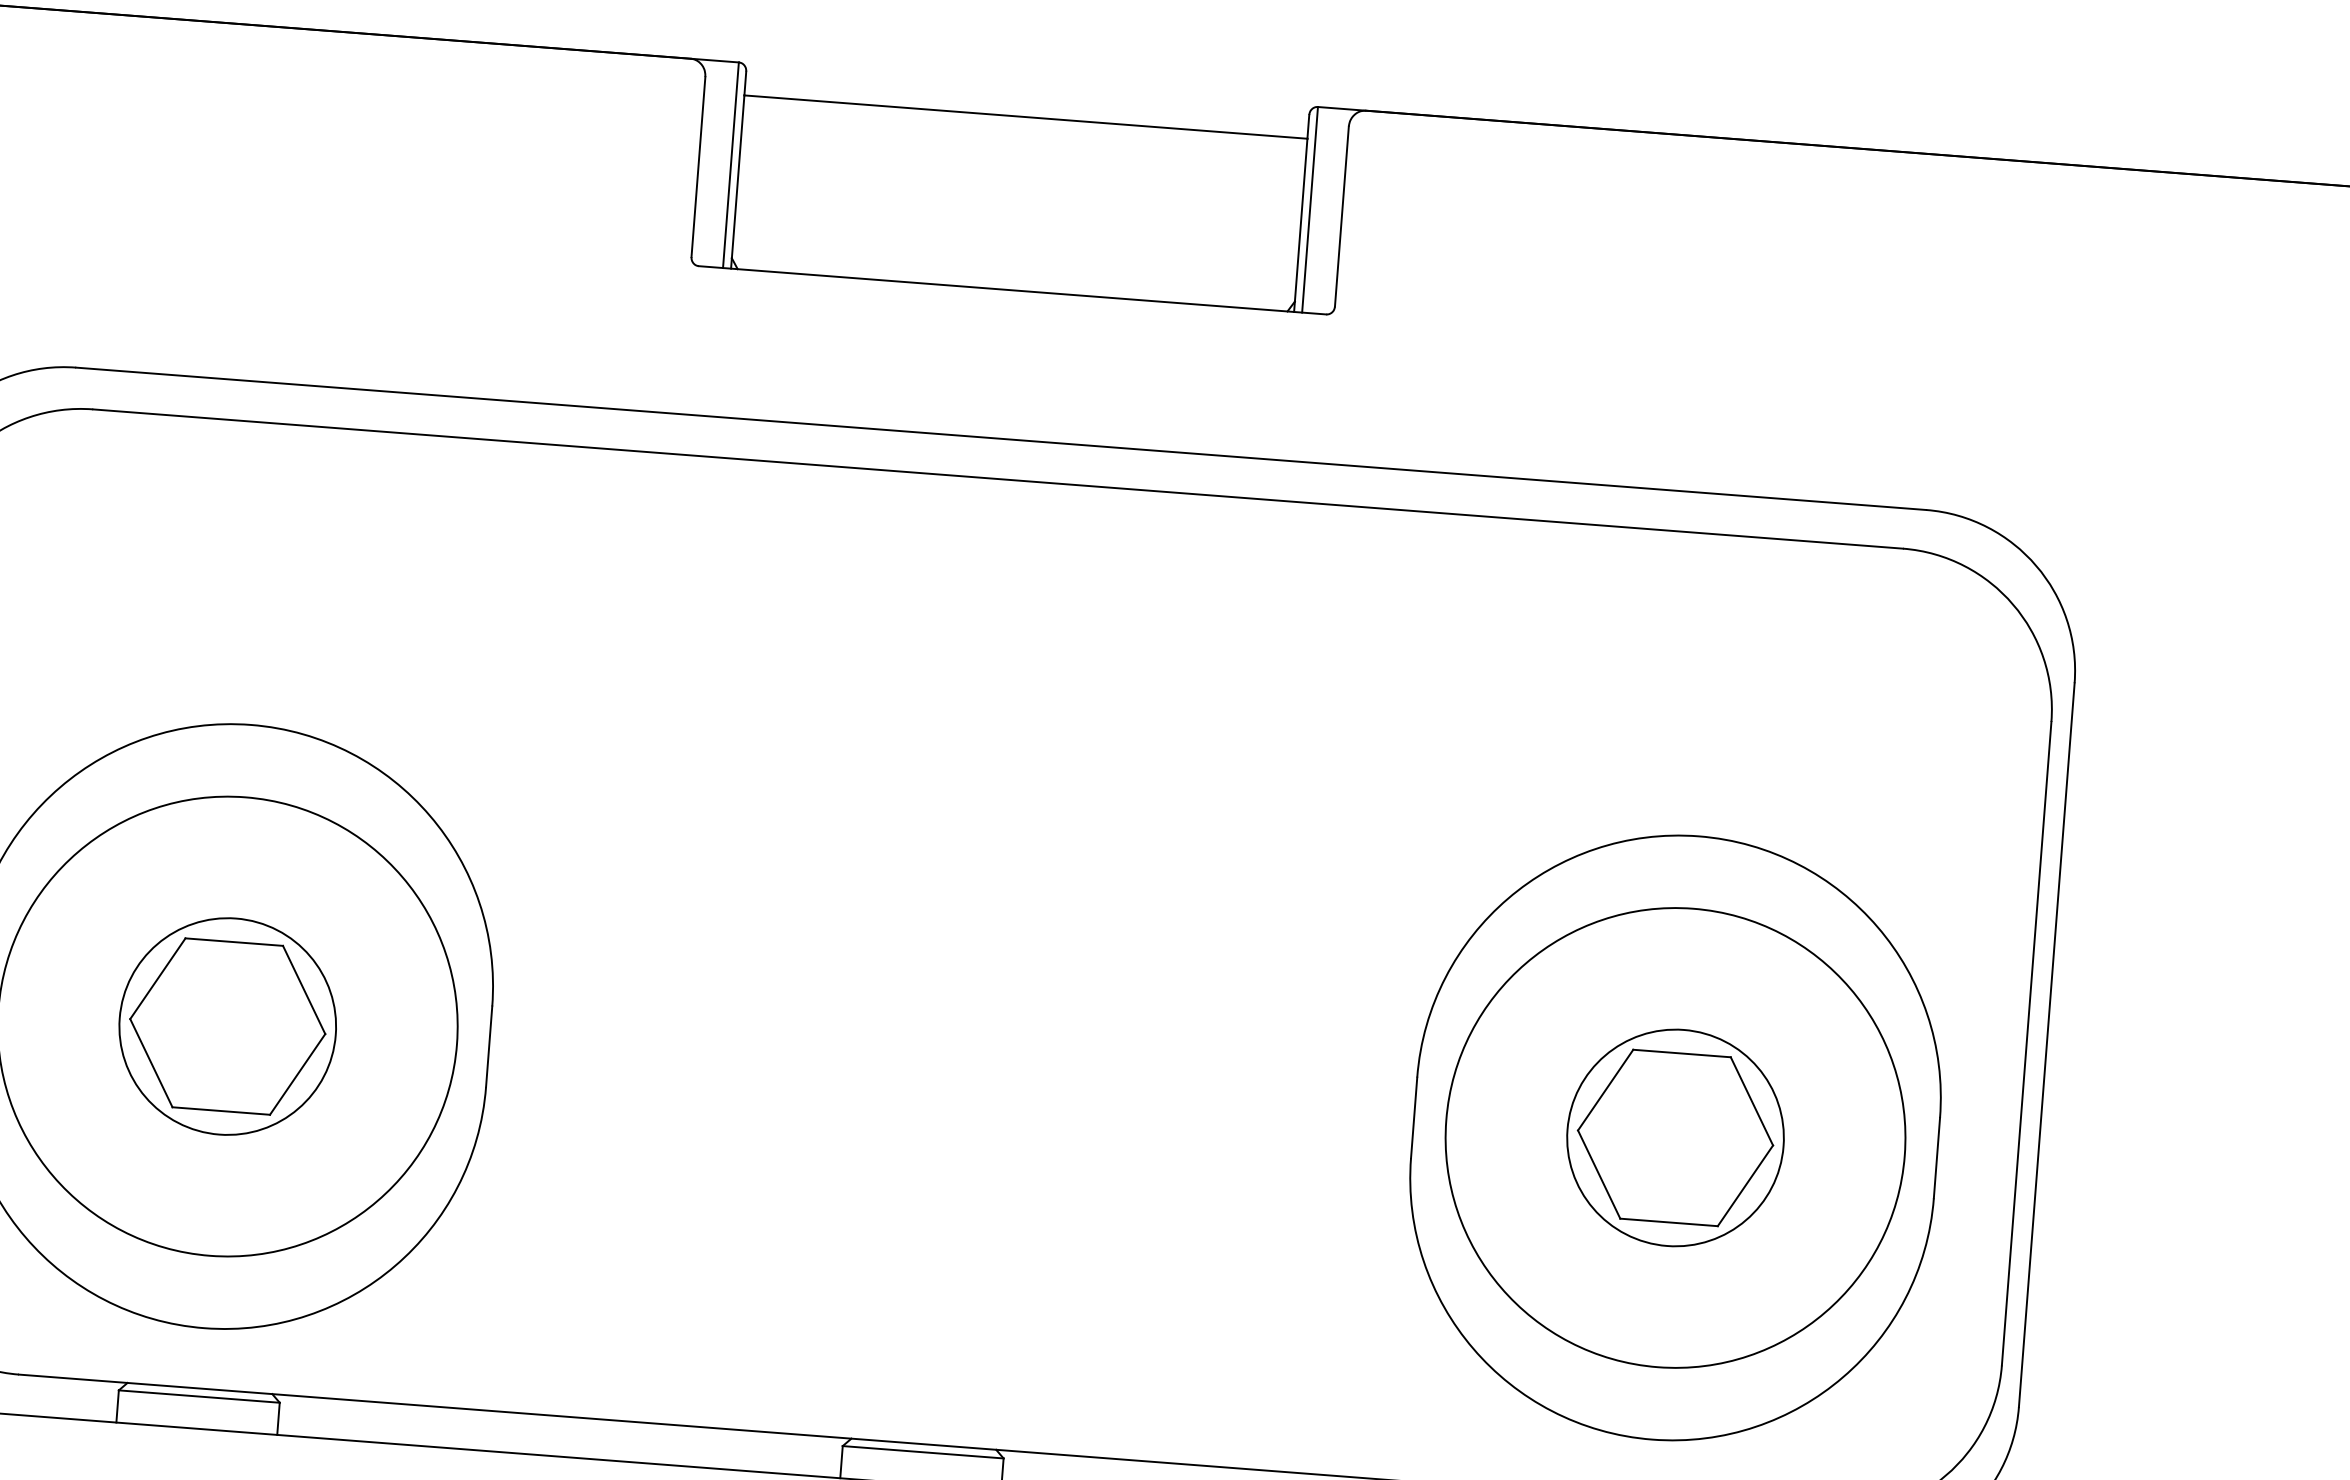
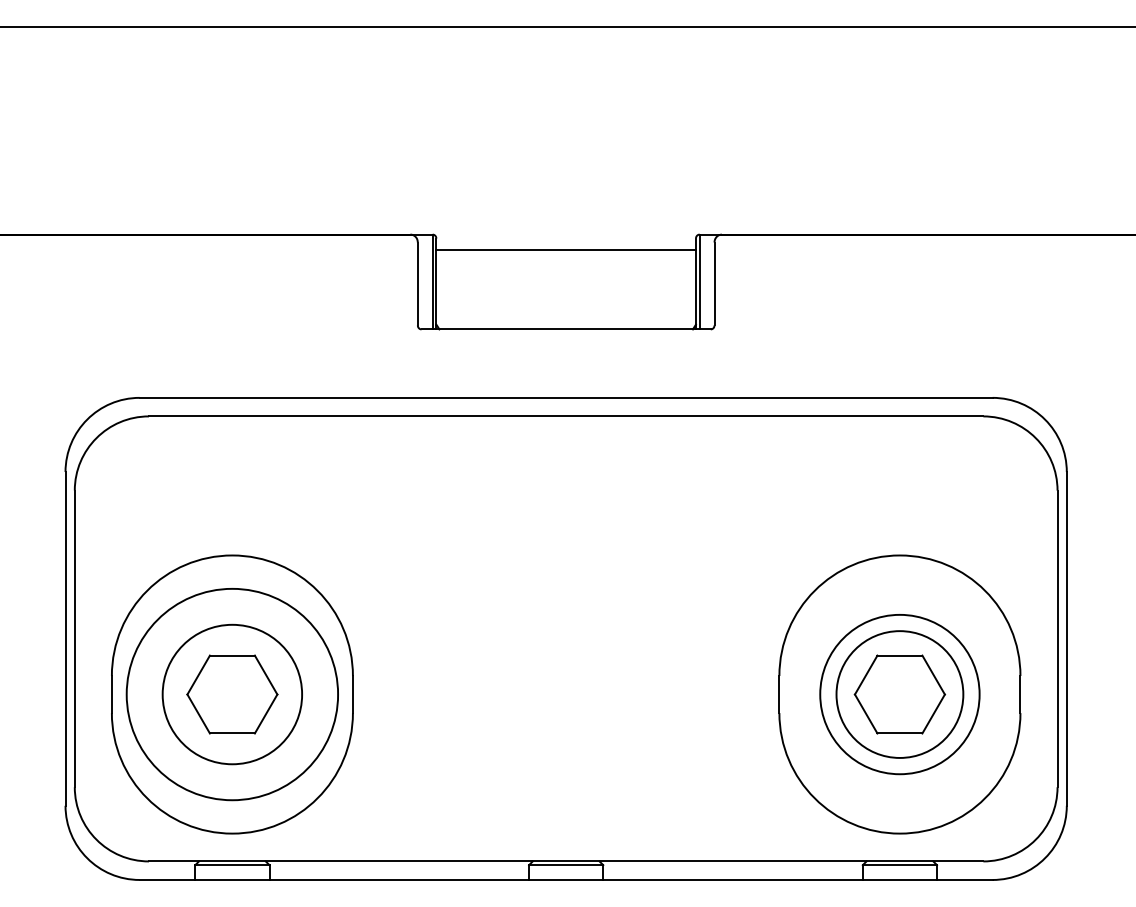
circle: (227, 1026) -> (232, 694), size x1.4
circle: (1674, 1137) -> (899, 694), size x0.6
circle: (1674, 1137) -> (899, 694), size x1.6

